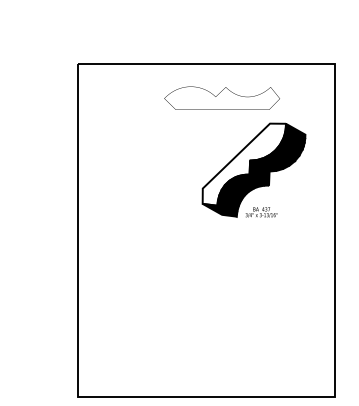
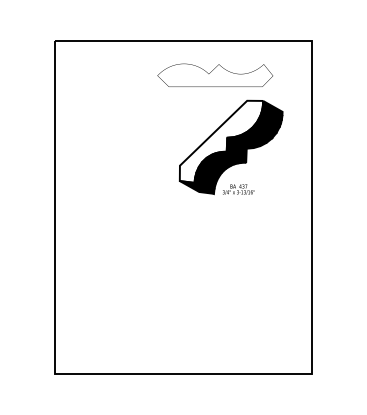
part: (222, 97) -> (215, 74), moved

